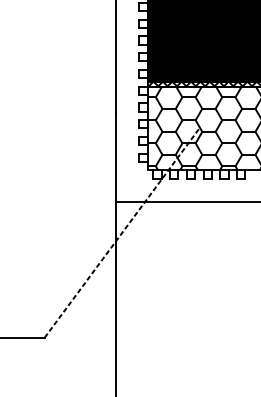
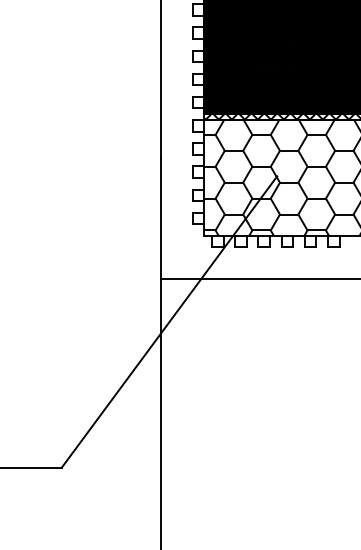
line: (122, 232) -> (169, 321), dashed -> solid

